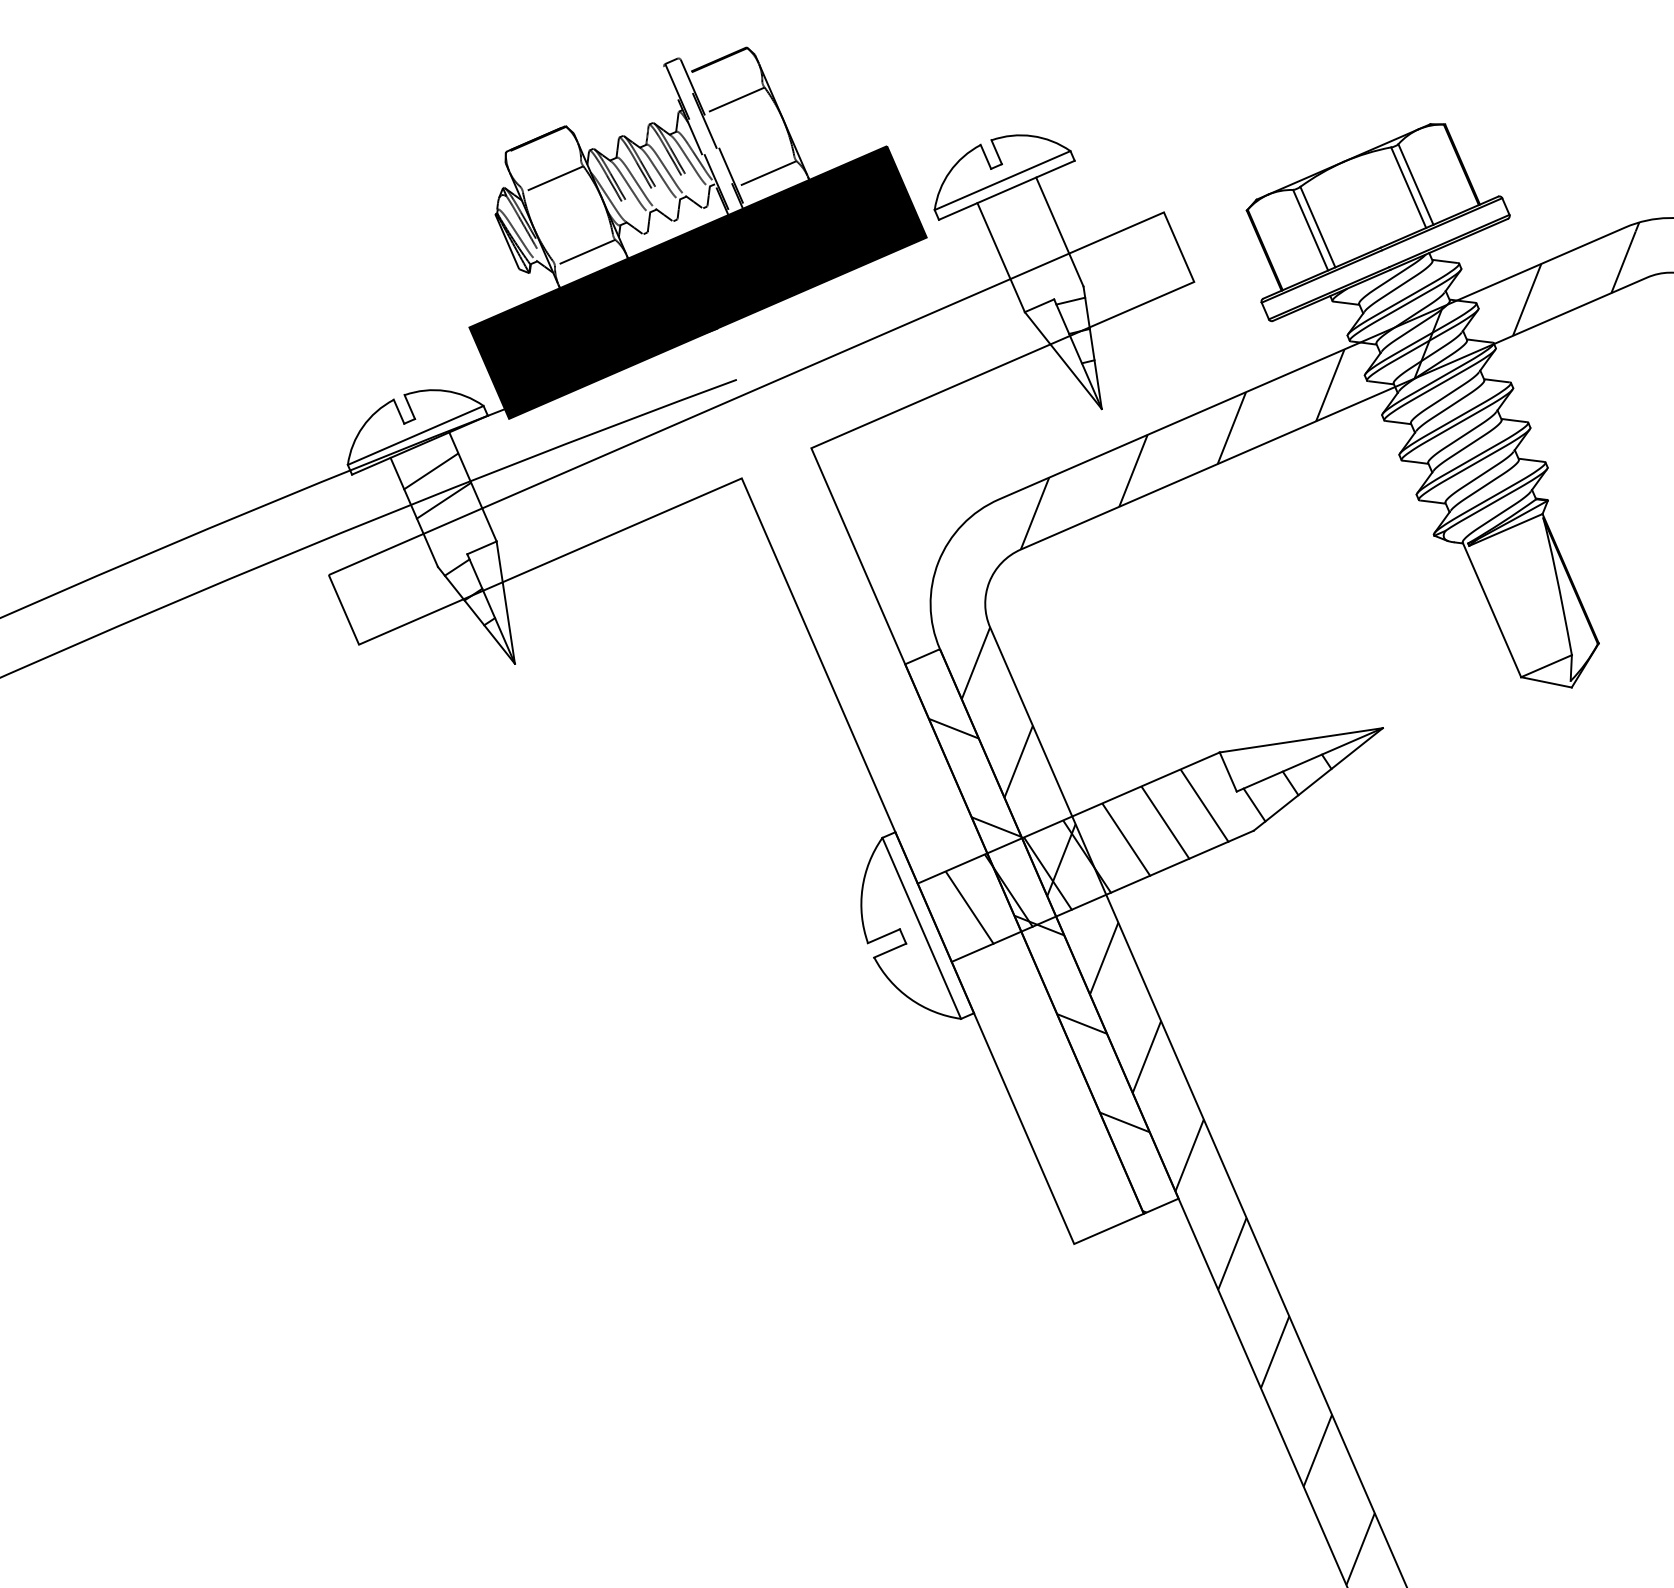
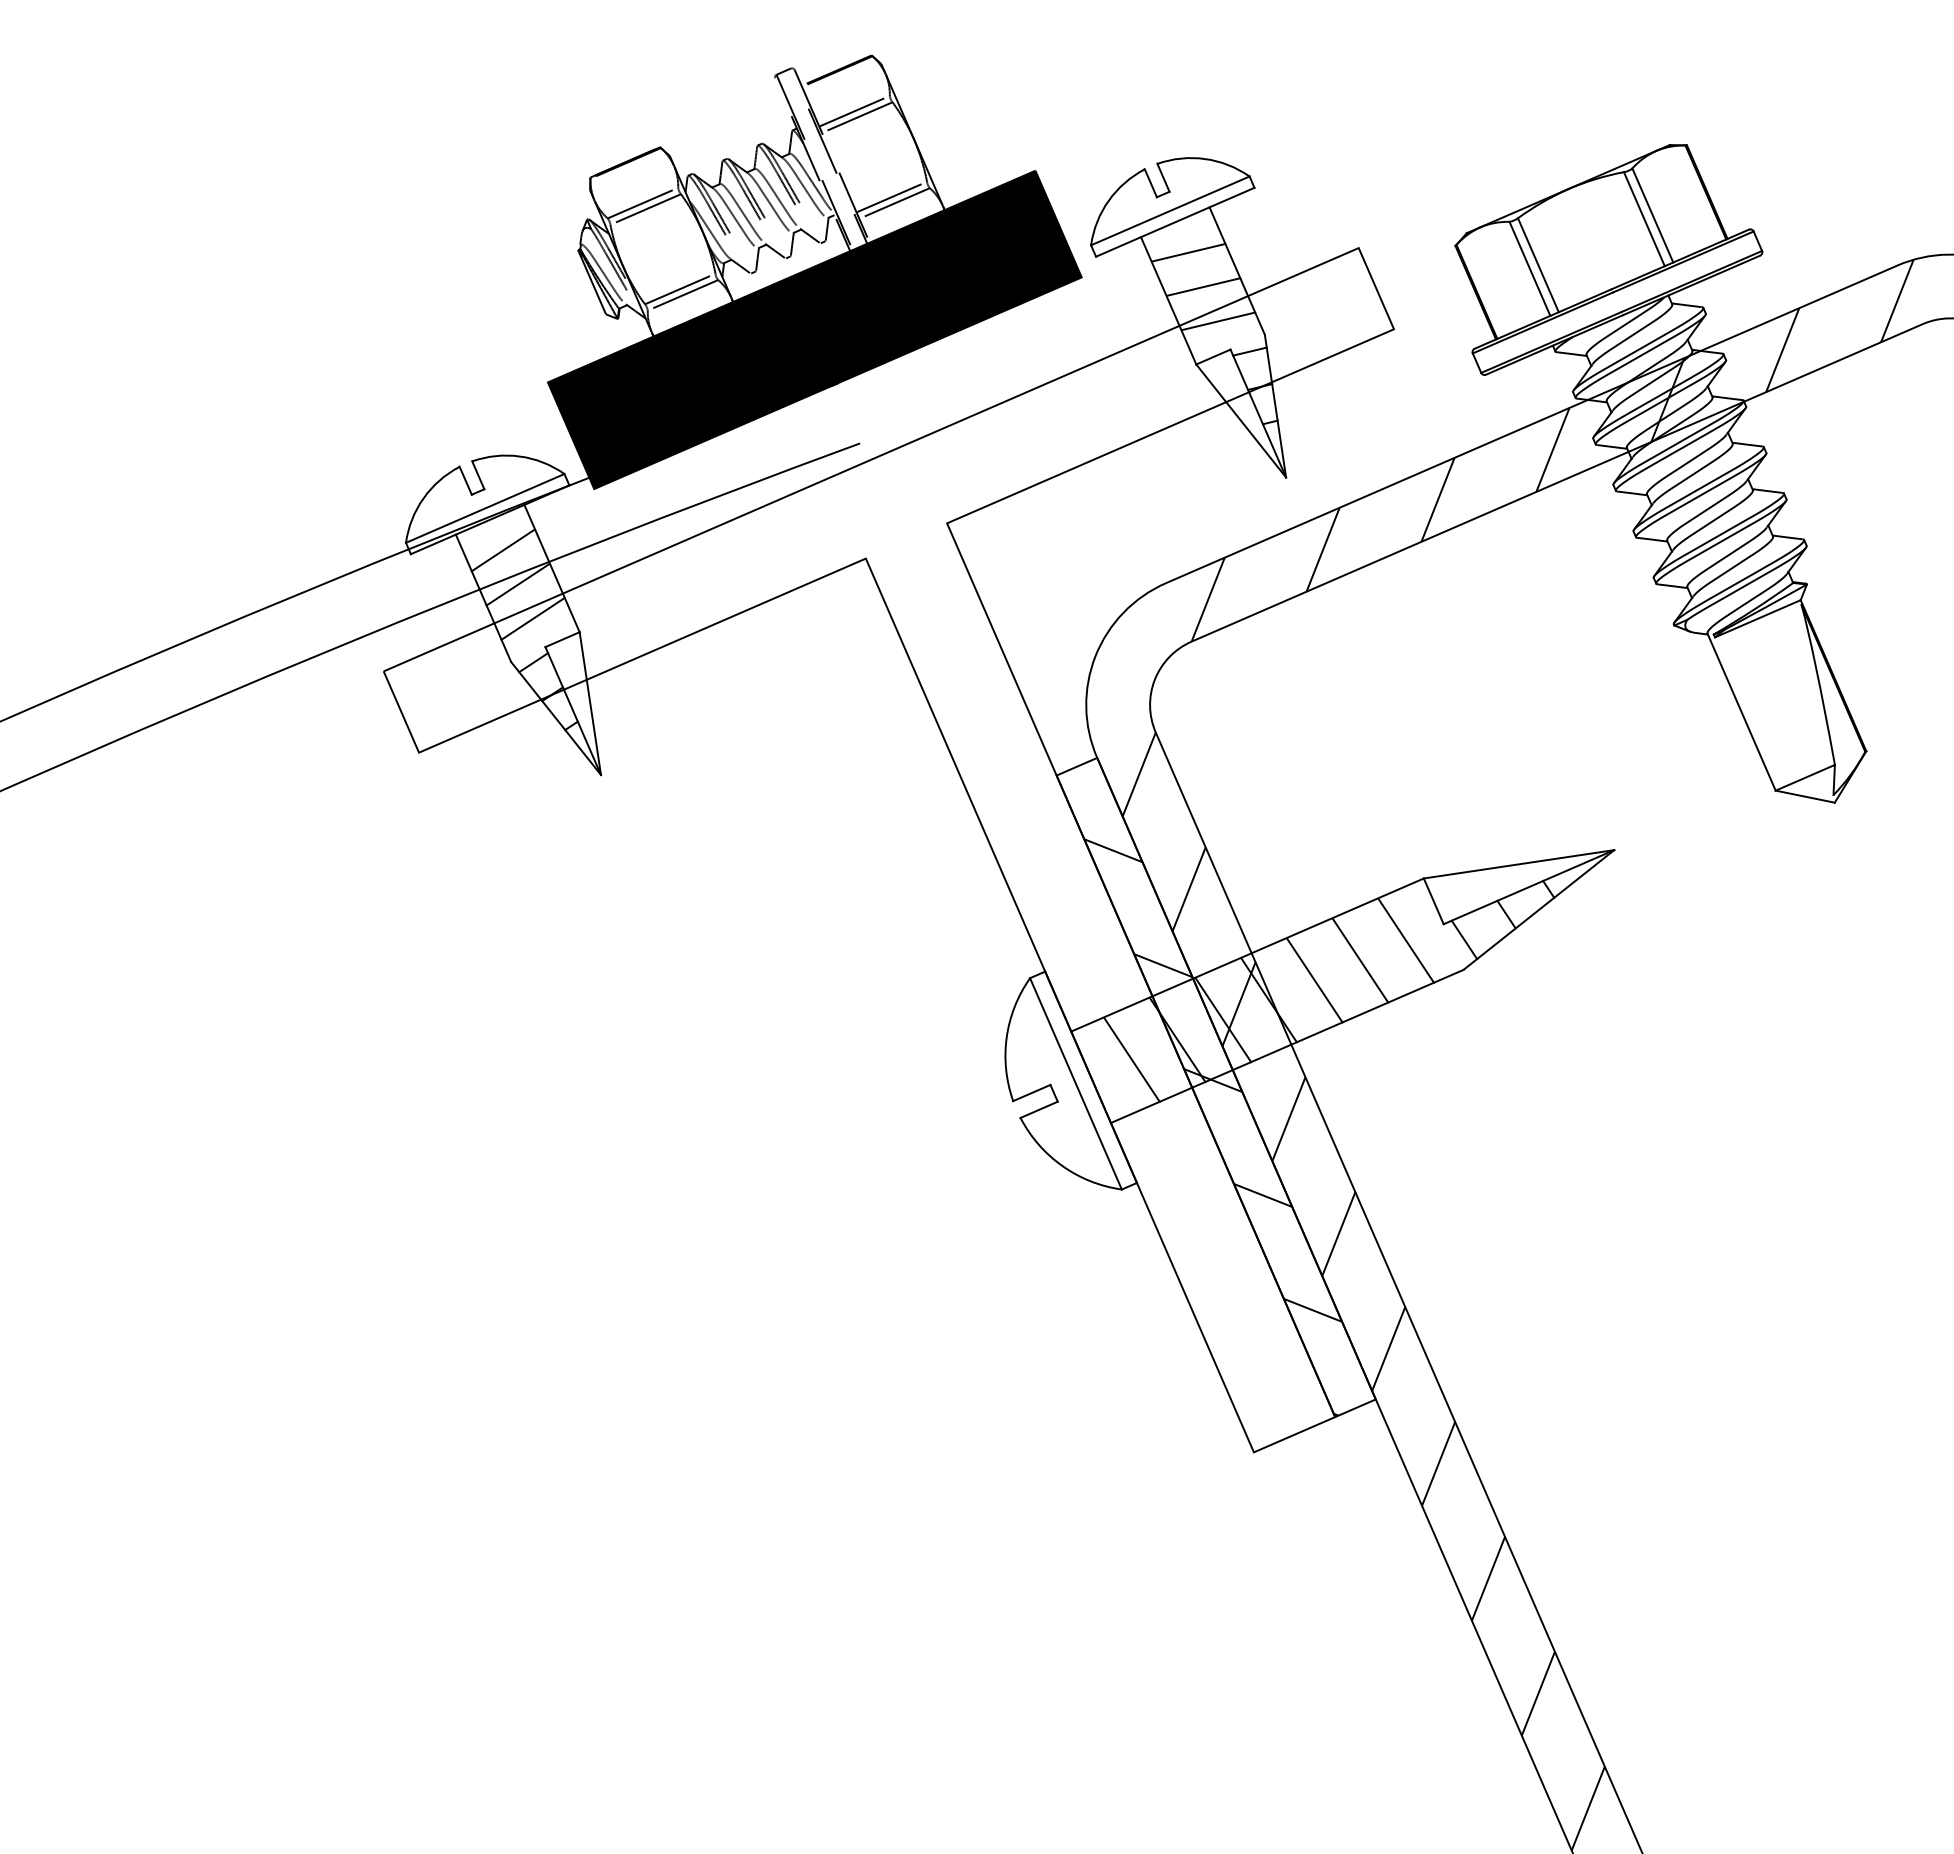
line: (732, 95) -> (854, 111), added
line: (763, 168) -> (891, 196), added
line: (550, 173) -> (642, 202), added
line: (1018, 216) -> (1188, 252), added
line: (1031, 245) -> (1203, 286), added
line: (583, 247) -> (680, 288), added
line: (1043, 274) -> (1218, 320), added
line: (456, 529) -> (532, 618), added

